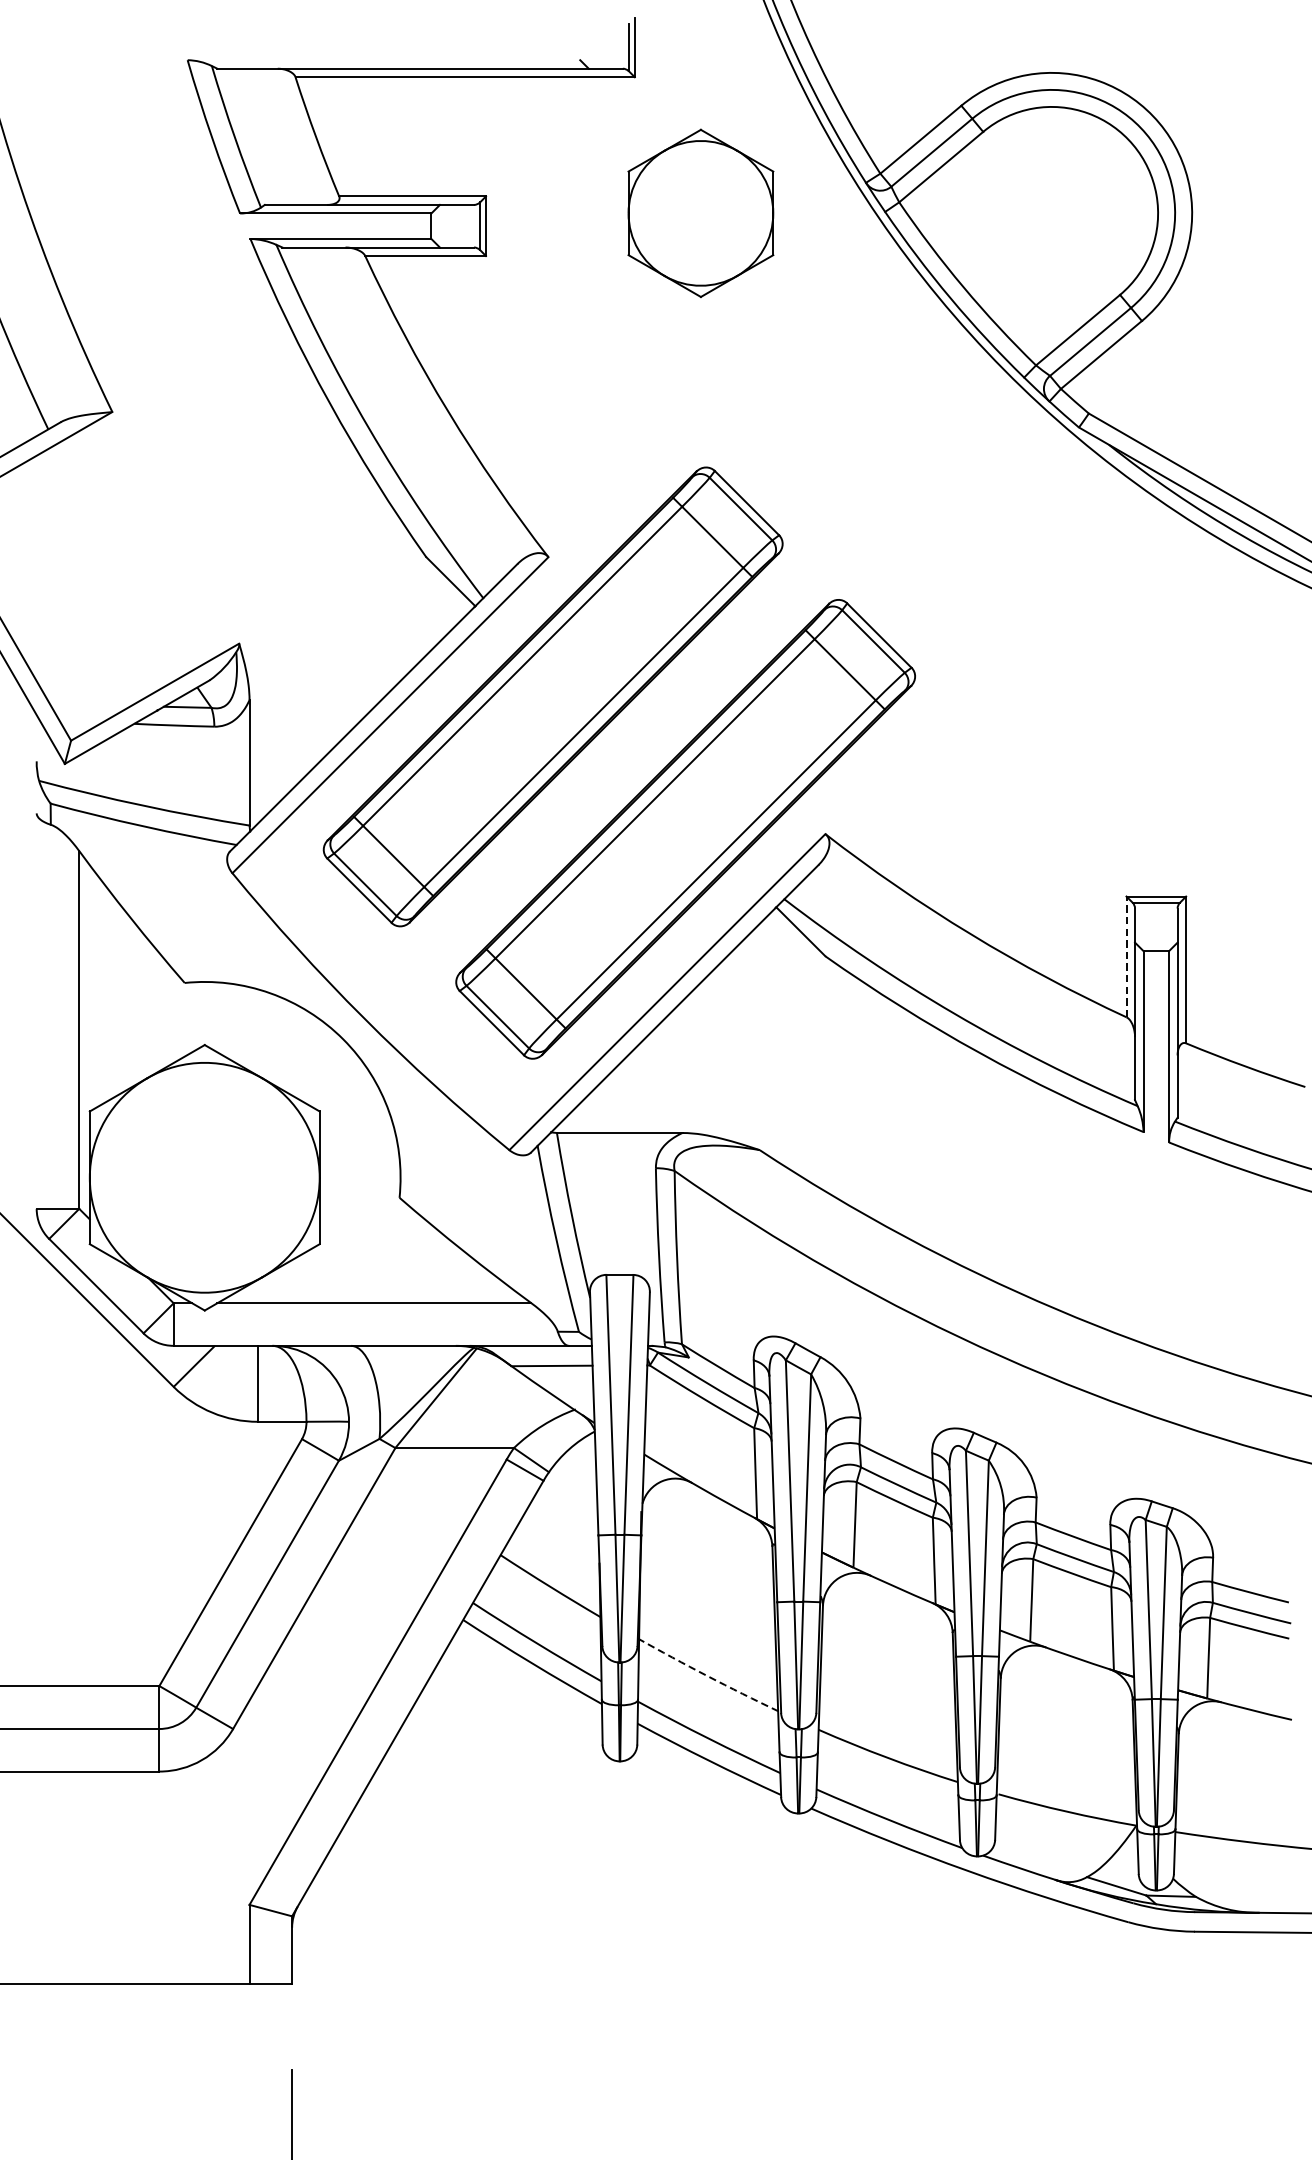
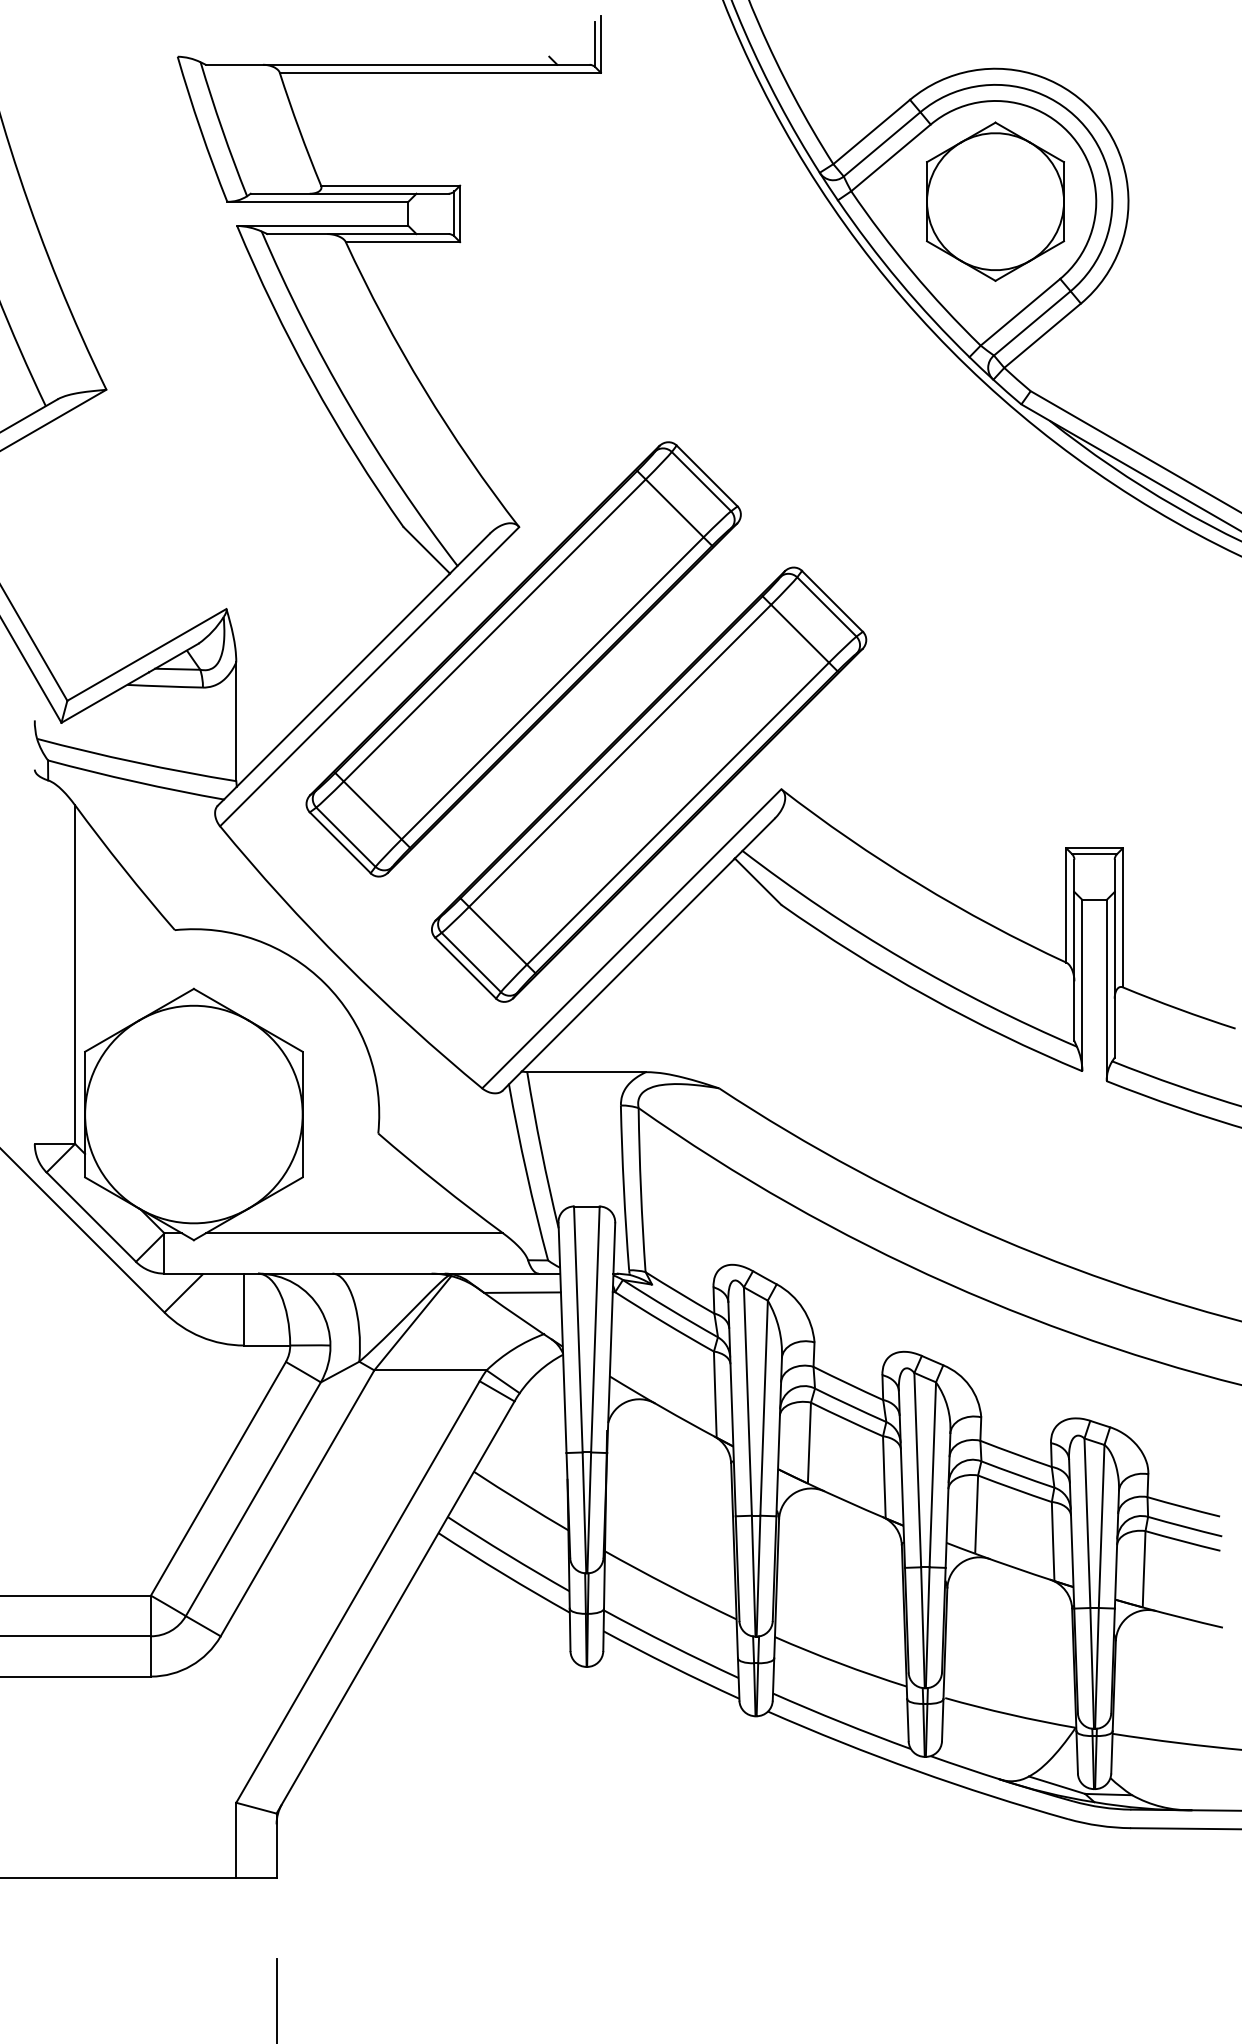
part: (700, 213) -> (995, 201), moved
line: (1126, 956) -> (1066, 905), dashed -> solid
arc: (707, 1676) -> (669, 1586), dashed -> solid

